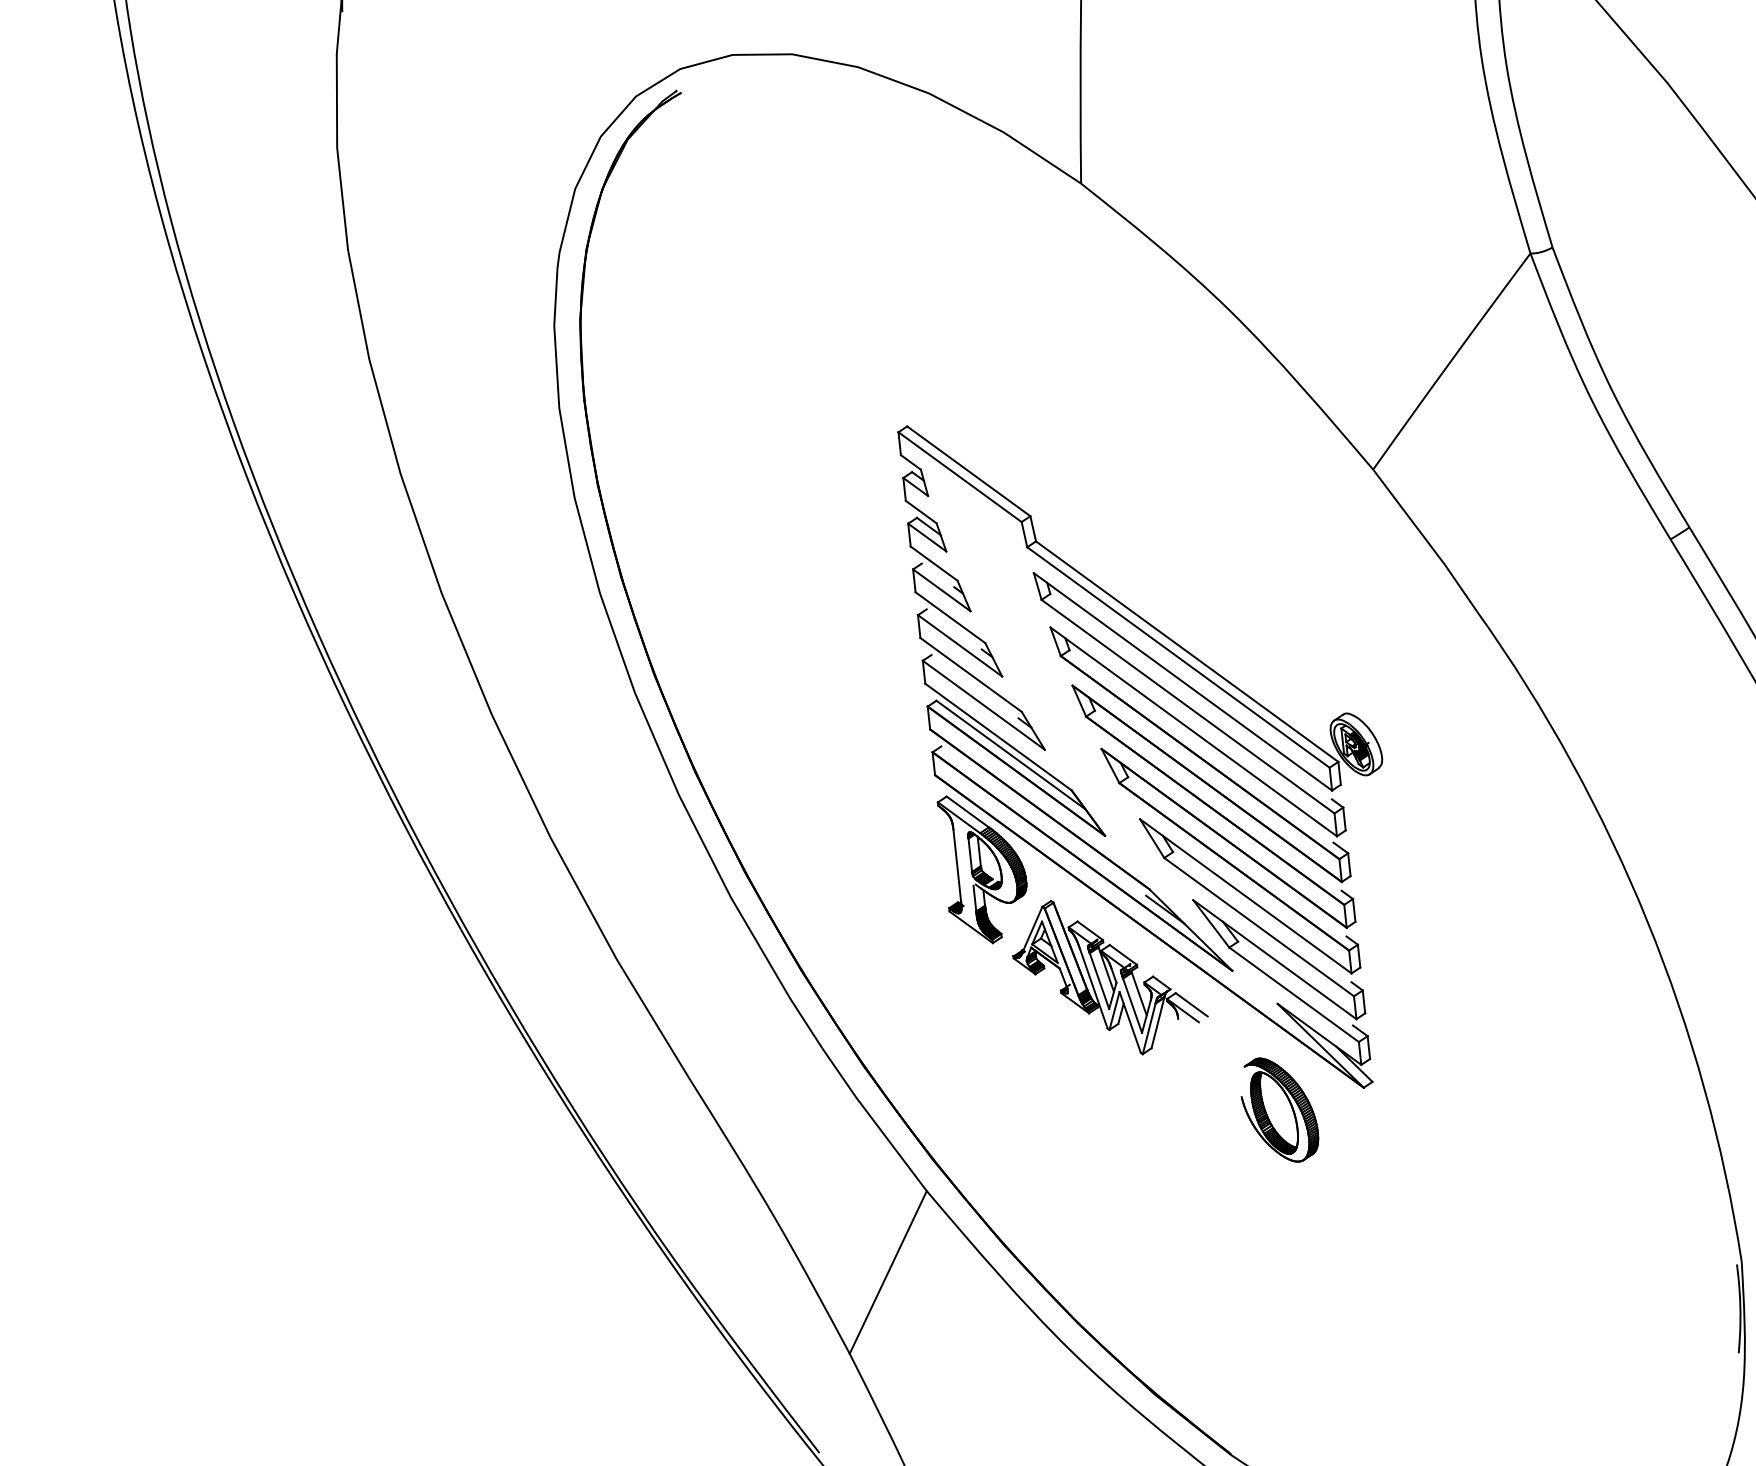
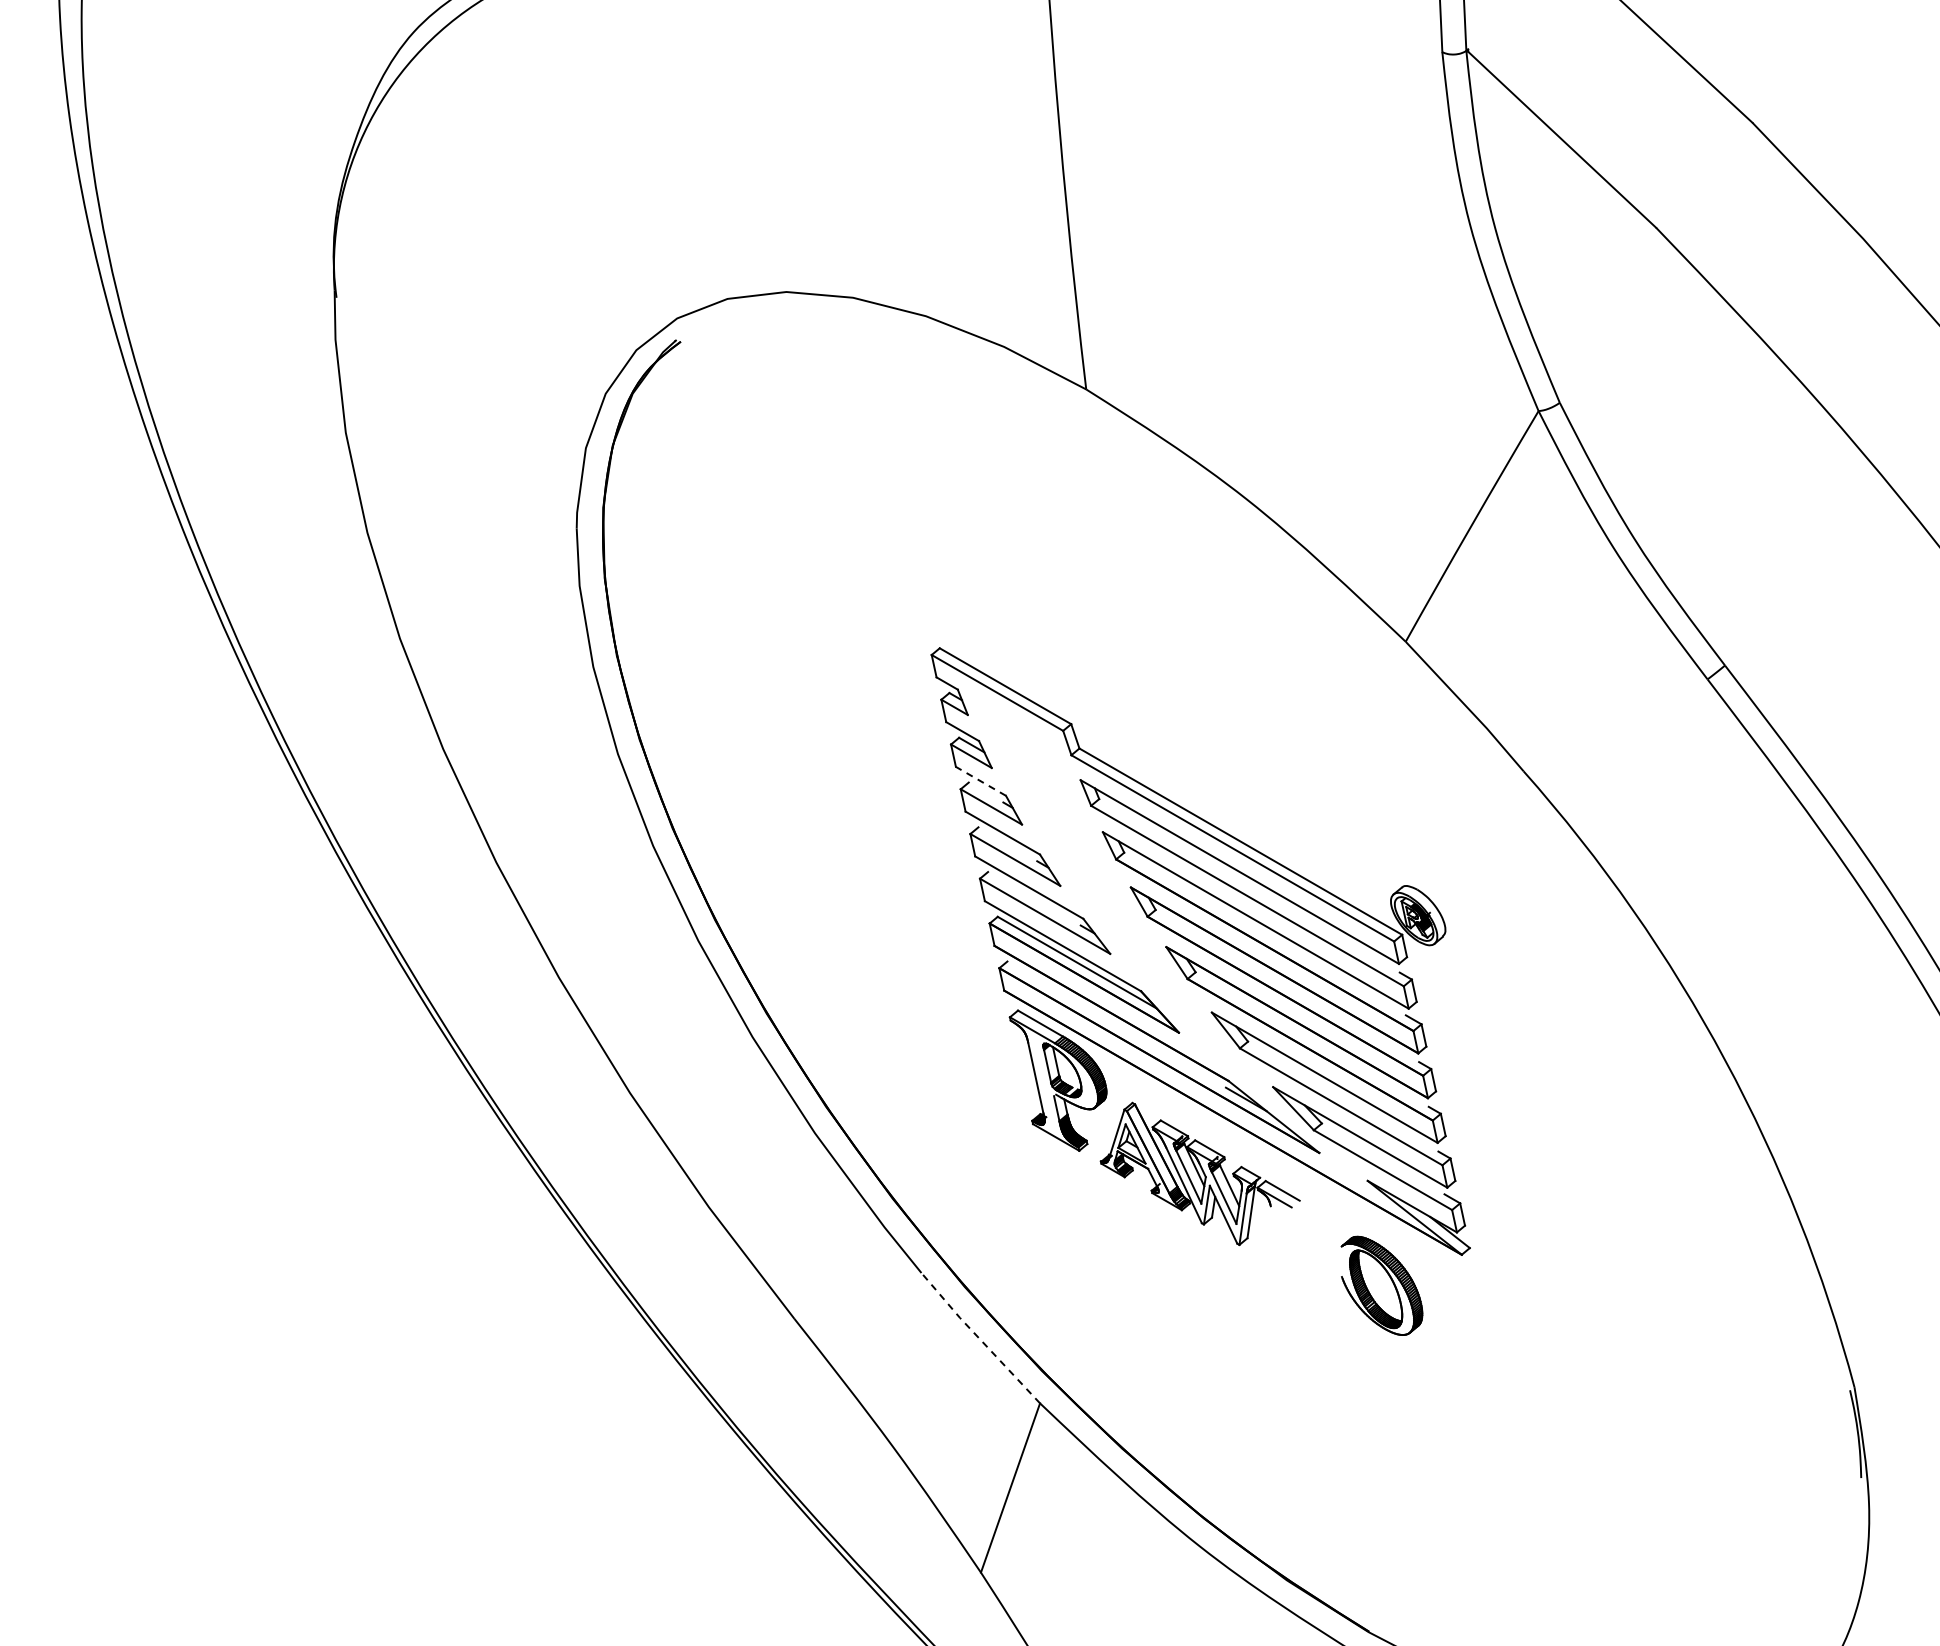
line: (933, 563) -> (980, 781), solid -> dashed
line: (873, 1119) -> (979, 1338), solid -> dashed

